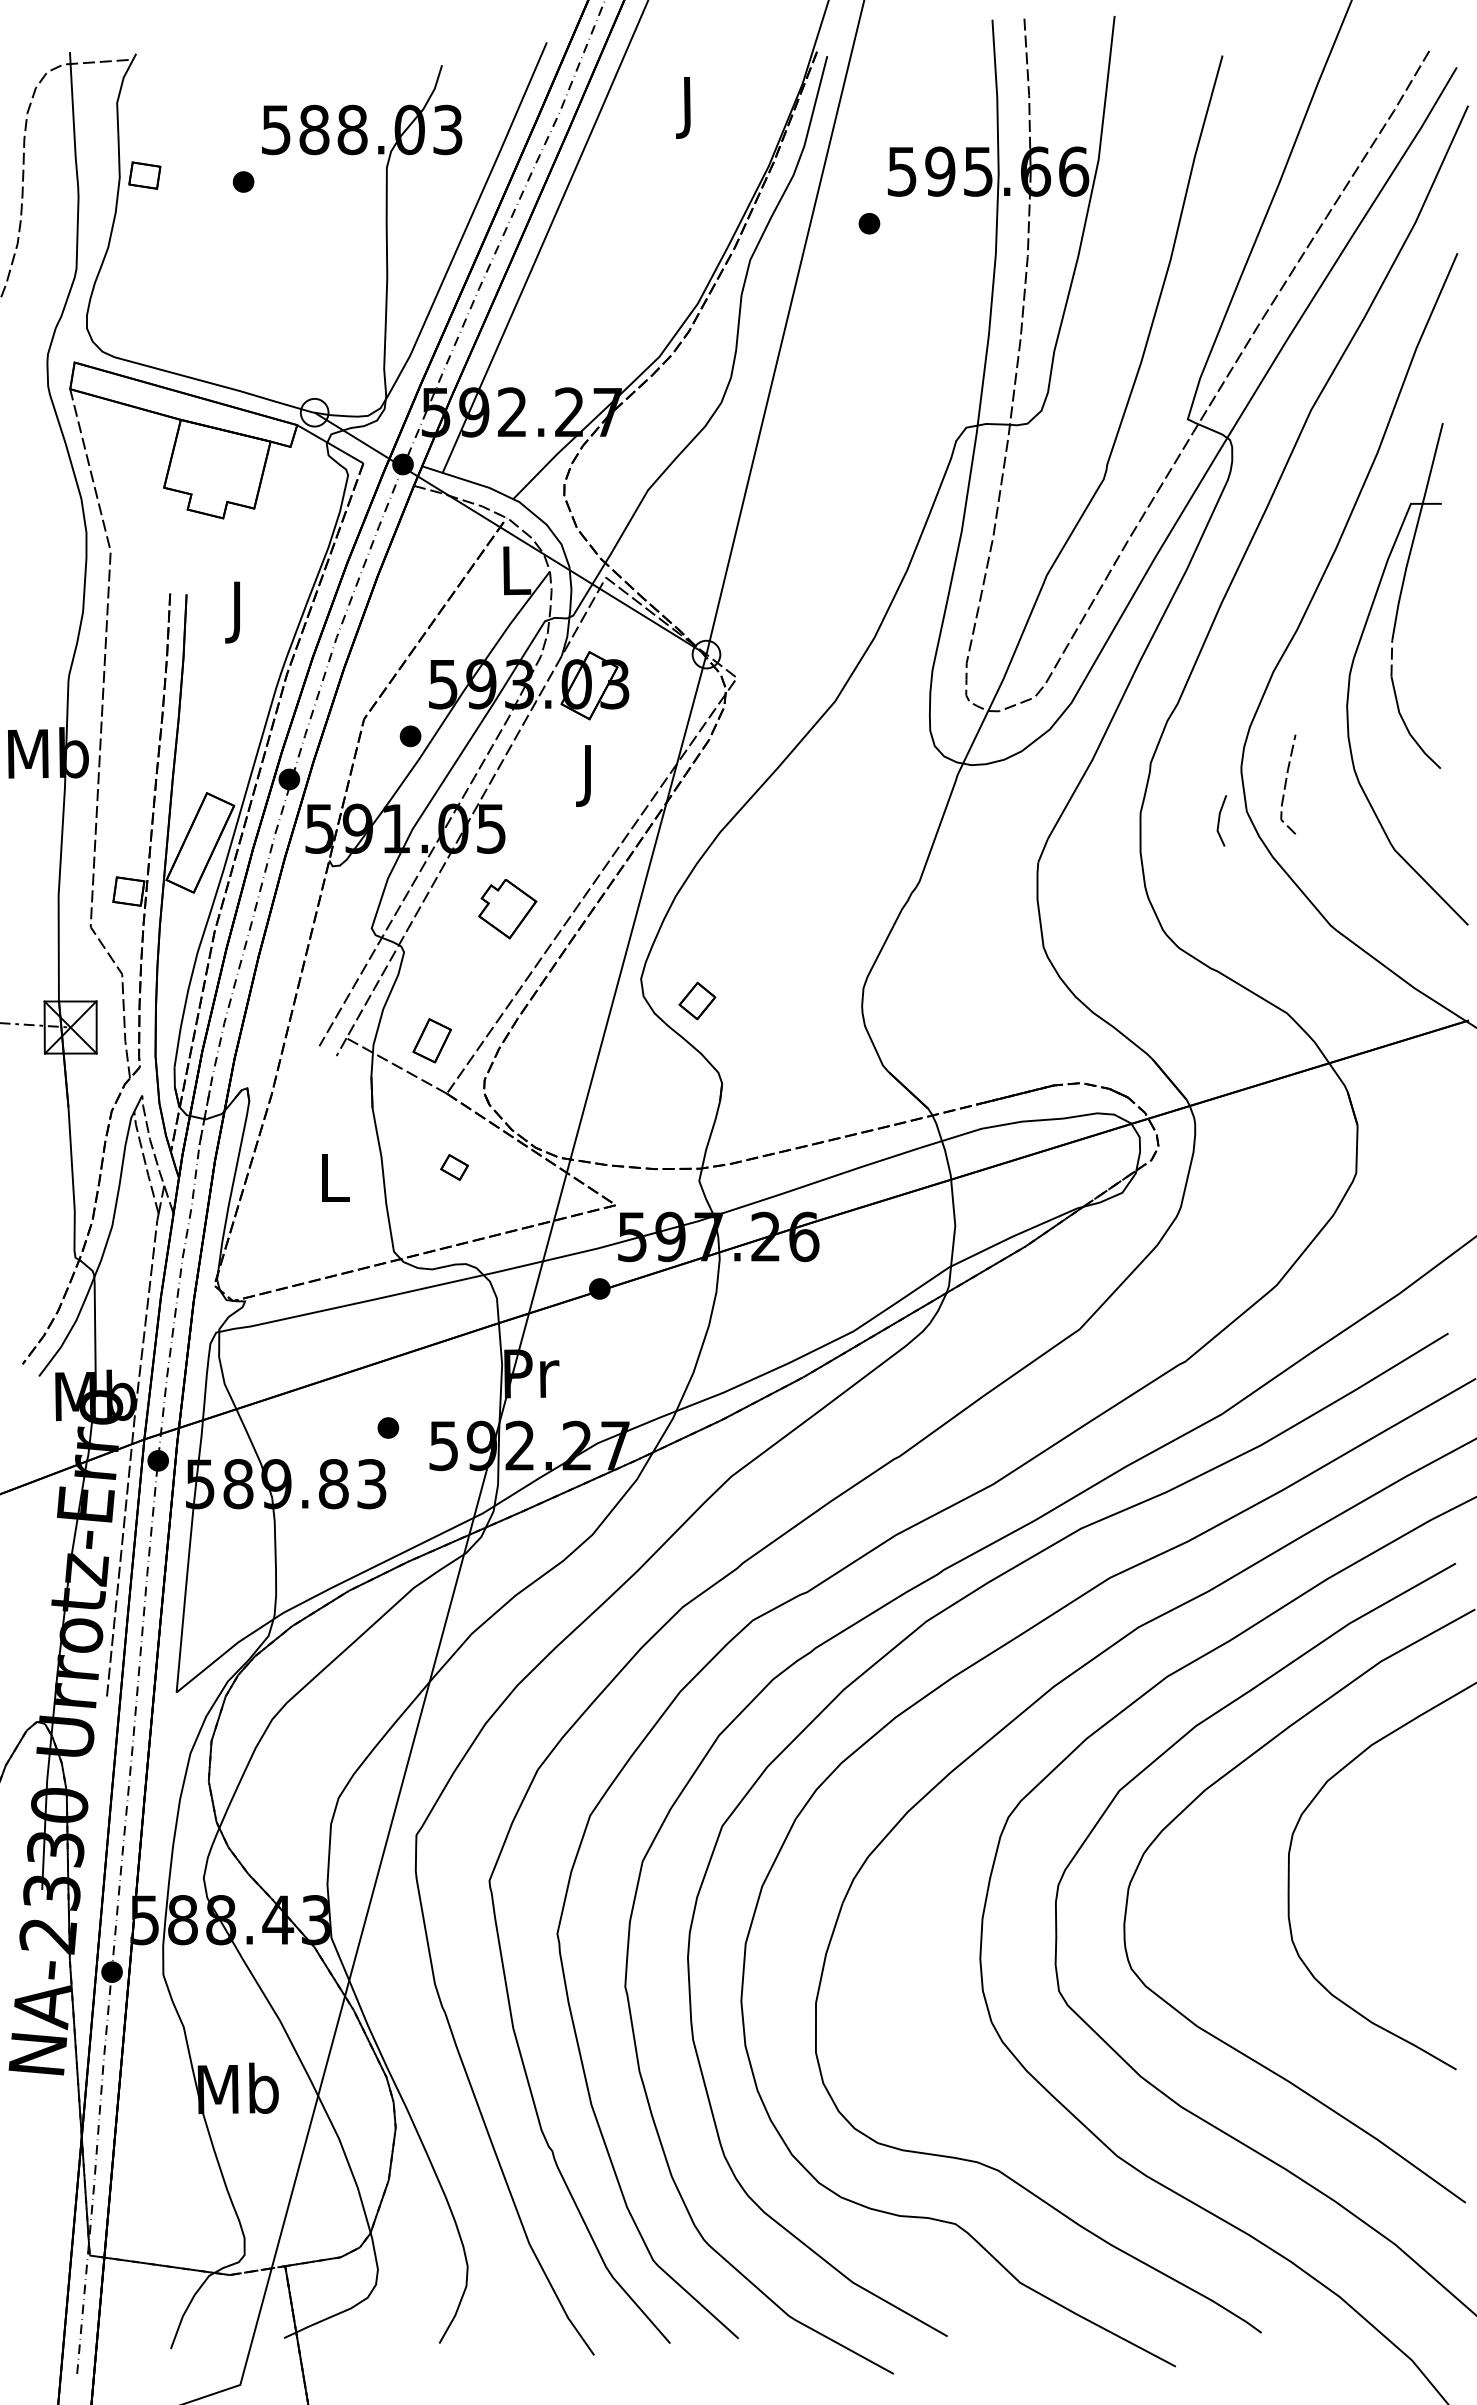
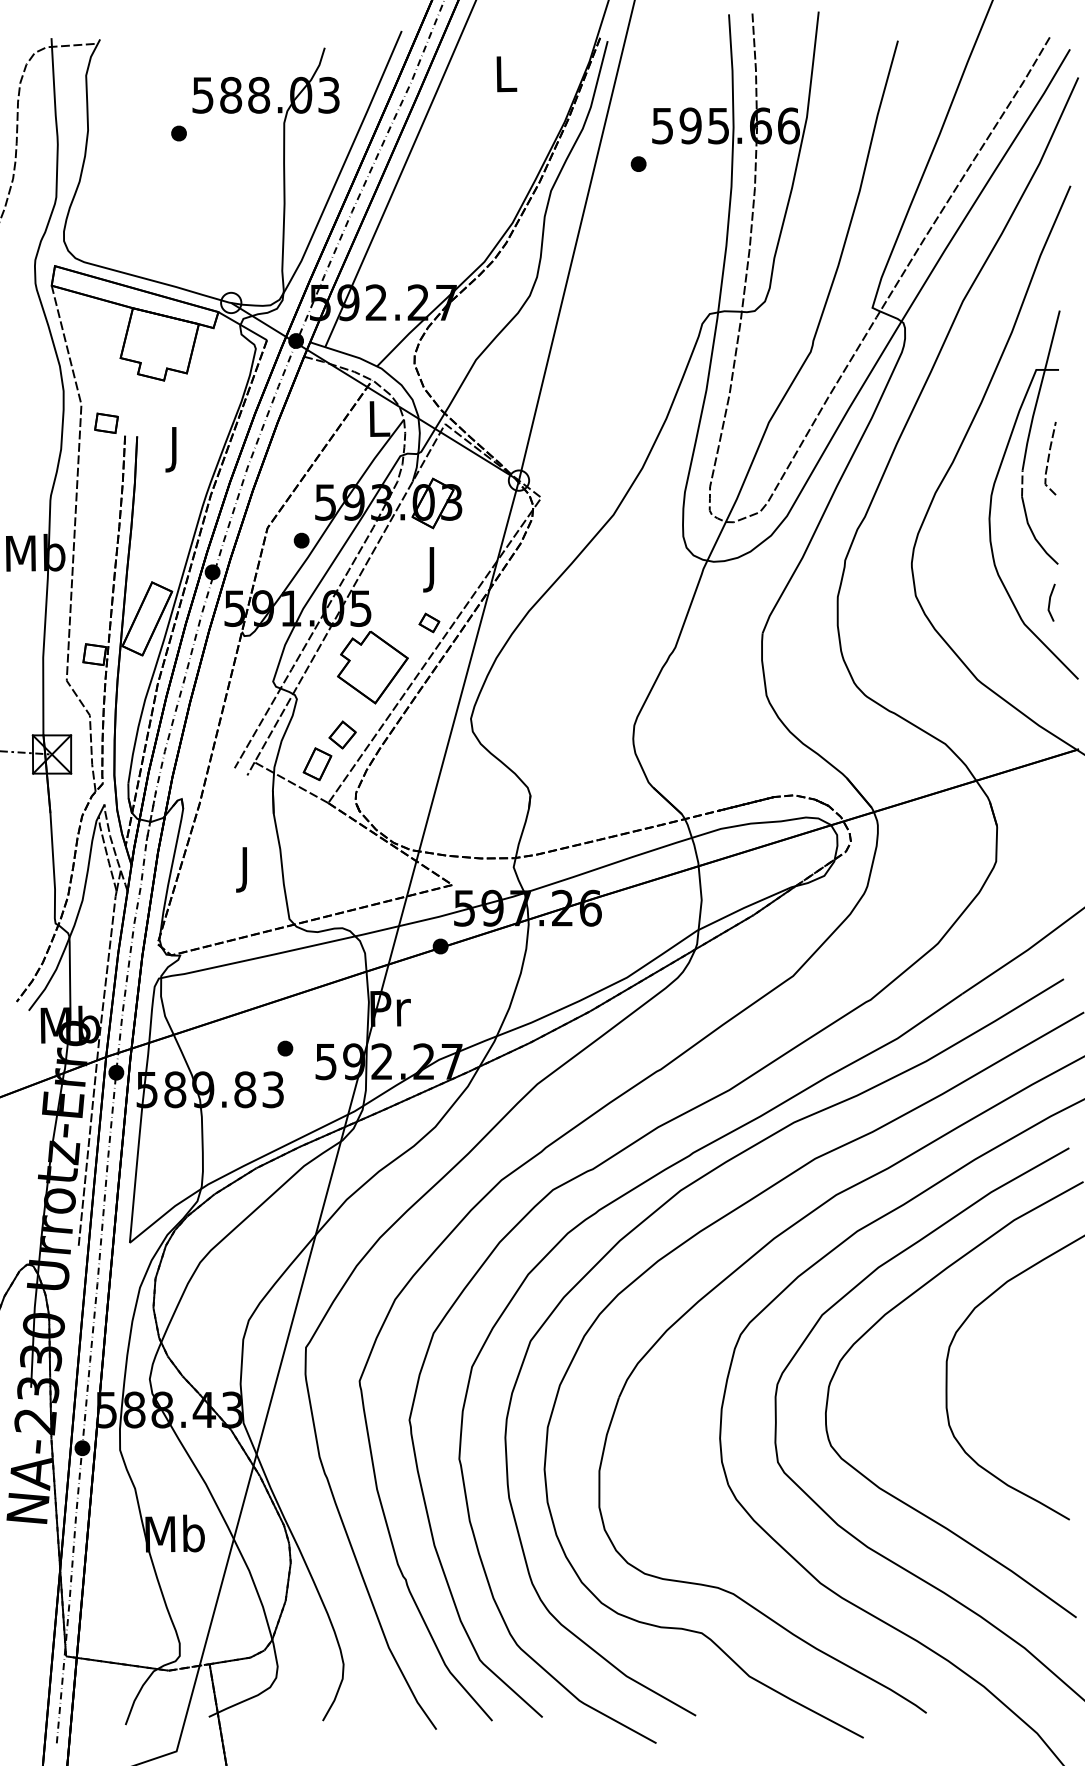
text: (689, 107) -> (506, 78), J -> L
part: (144, 175) -> (106, 423), moved
line: (1286, 784) -> (1049, 458), moved
line: (1219, 820) -> (1049, 602), moved
part: (507, 908) -> (372, 667), size x1.67
part: (697, 1000) -> (342, 734), moved
part: (454, 1167) -> (429, 623), moved
text: (335, 1184) -> (246, 869), L -> J

